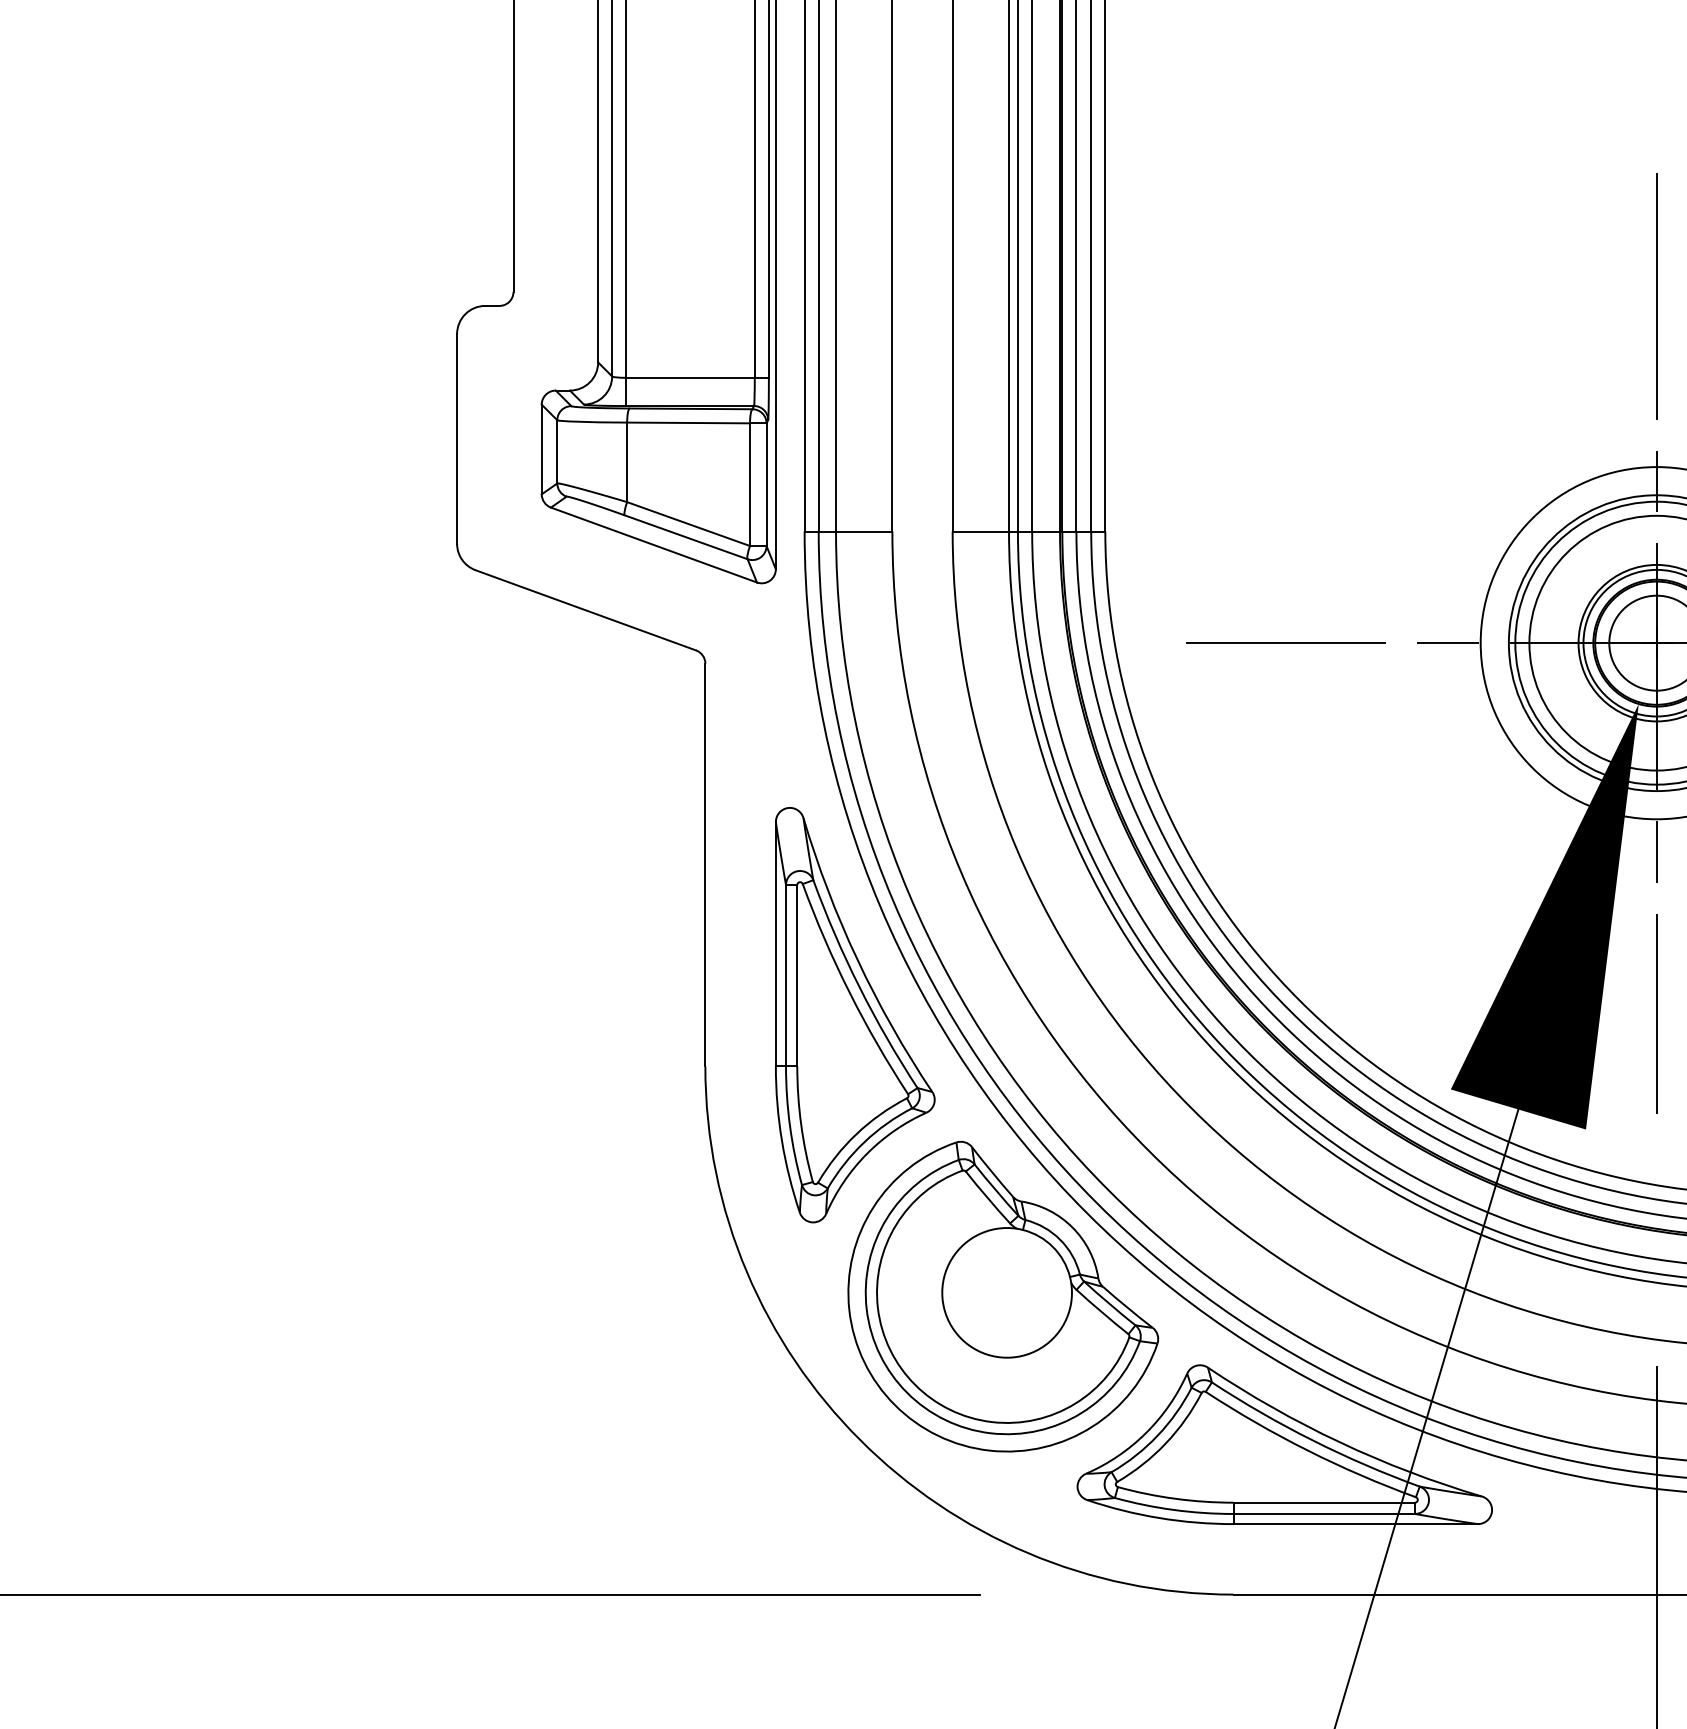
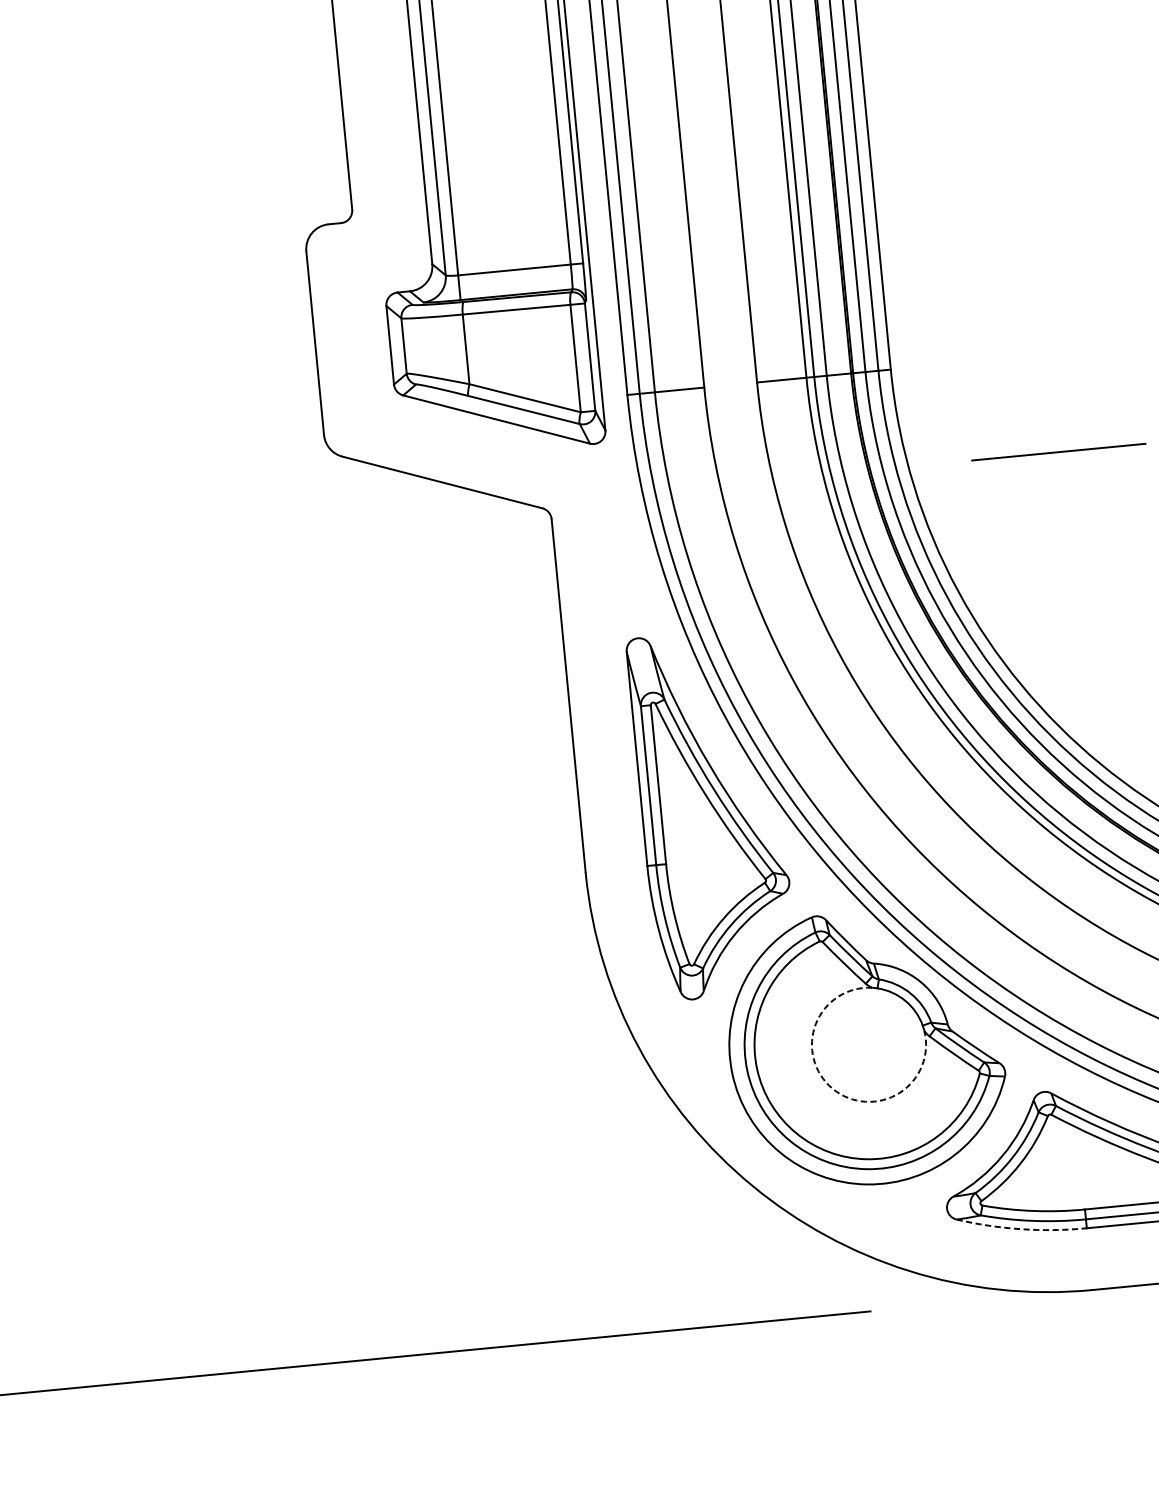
arc: (961, 1338) -> (832, 1088), solid -> dashed
arc: (1159, 1518) -> (1021, 1229), solid -> dashed

